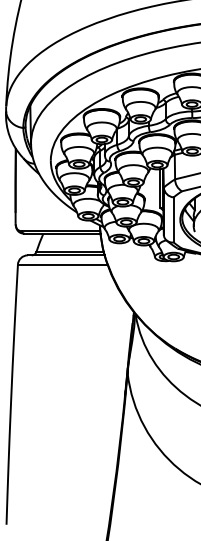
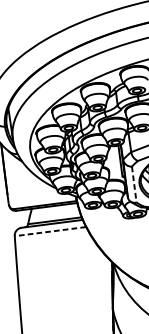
line: (173, 219) -> (134, 184), solid -> dashed
line: (62, 264) -> (50, 231), solid -> dashed

